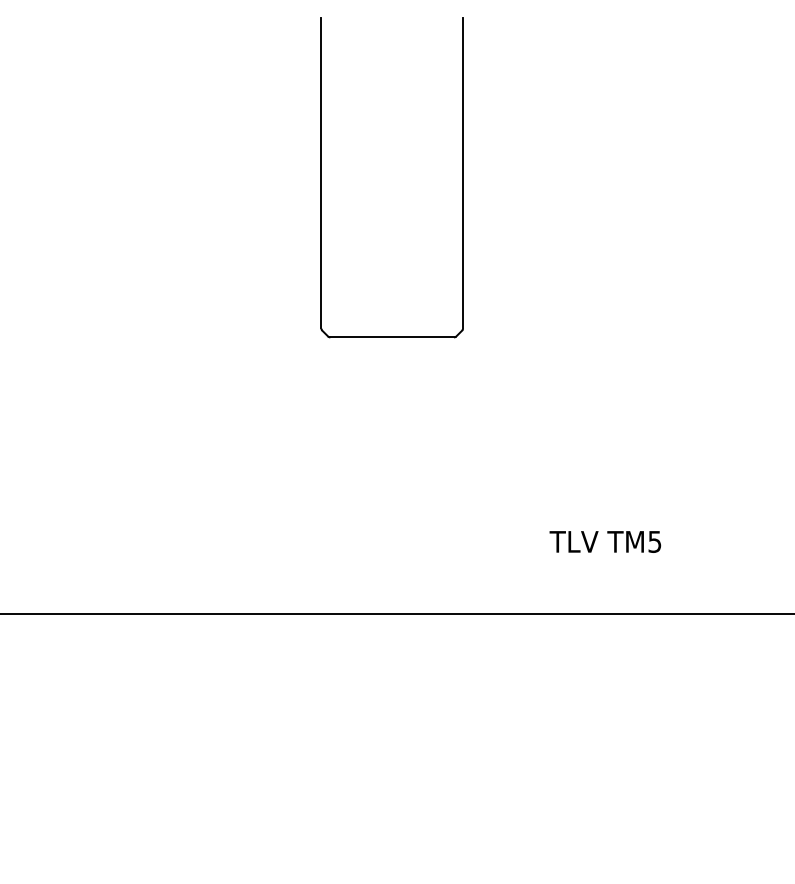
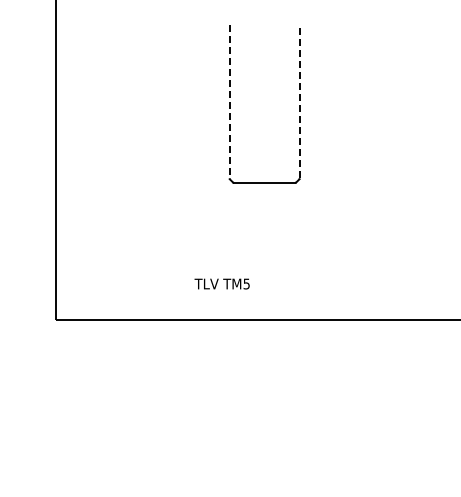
line: (321, 173) -> (229, 101), solid -> dashed
line: (462, 173) -> (299, 101), solid -> dashed
text: (604, 540) -> (221, 283), moved

